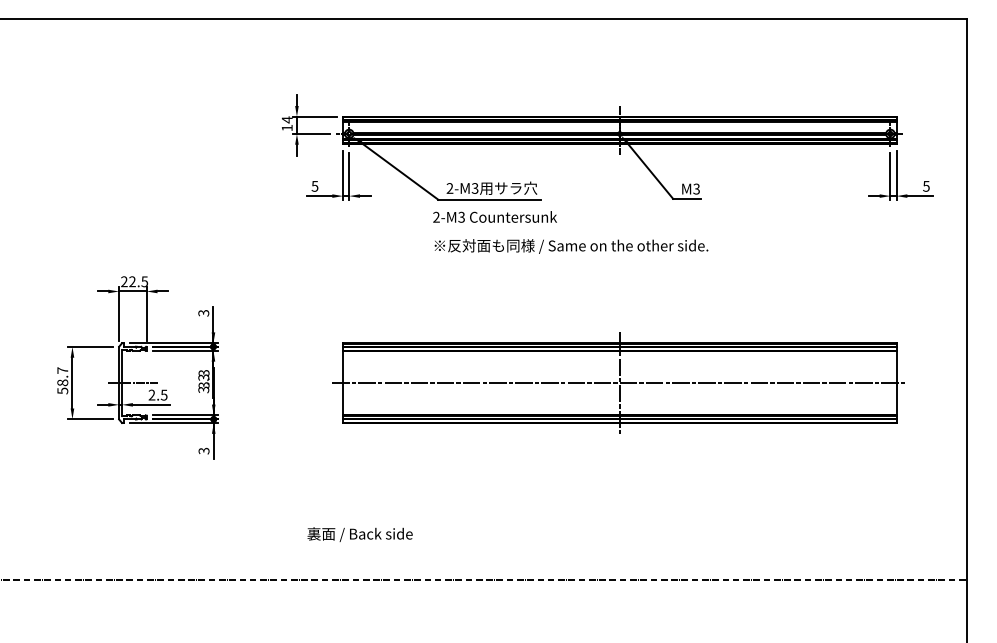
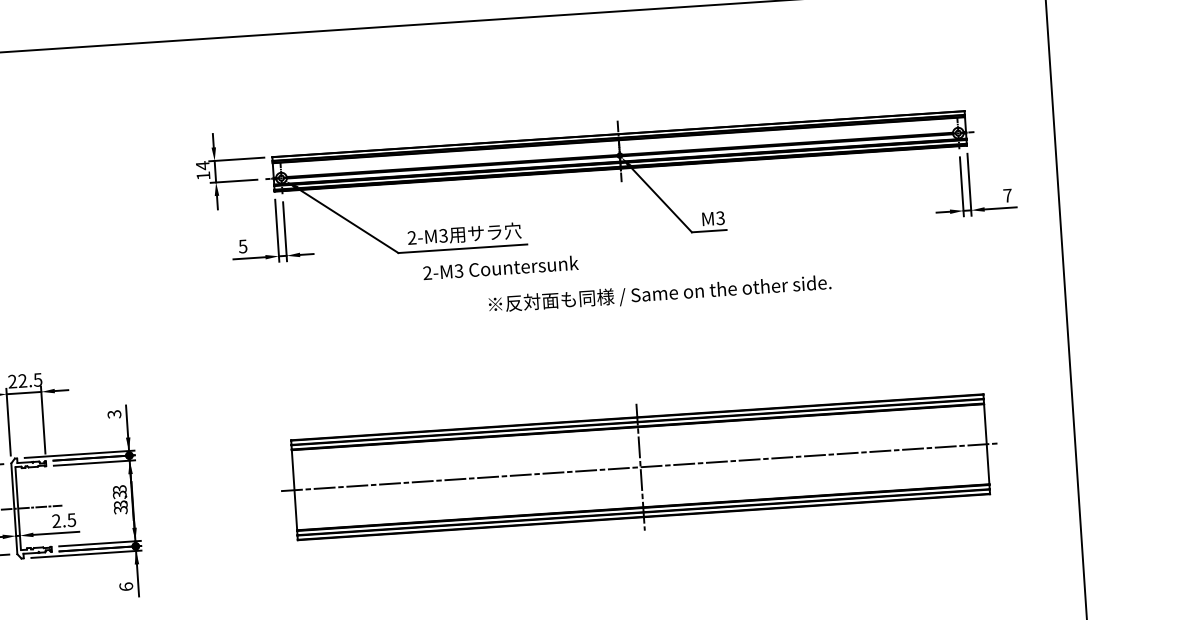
text: (926, 186) -> (1007, 195), 5 -> 7
text: (494, 216) -> (500, 267), moved
text: (571, 246) -> (660, 294), moved
text: (203, 450) -> (125, 586), 3 -> 6

